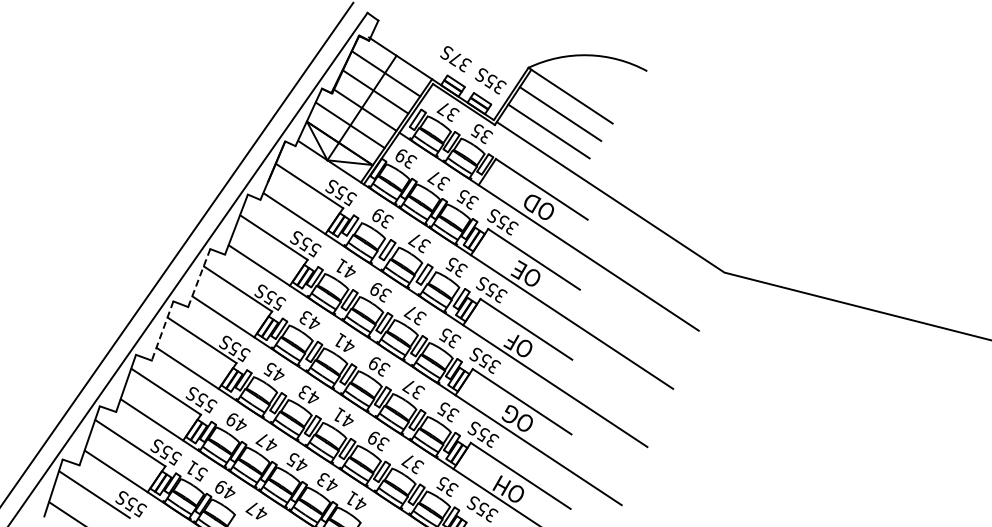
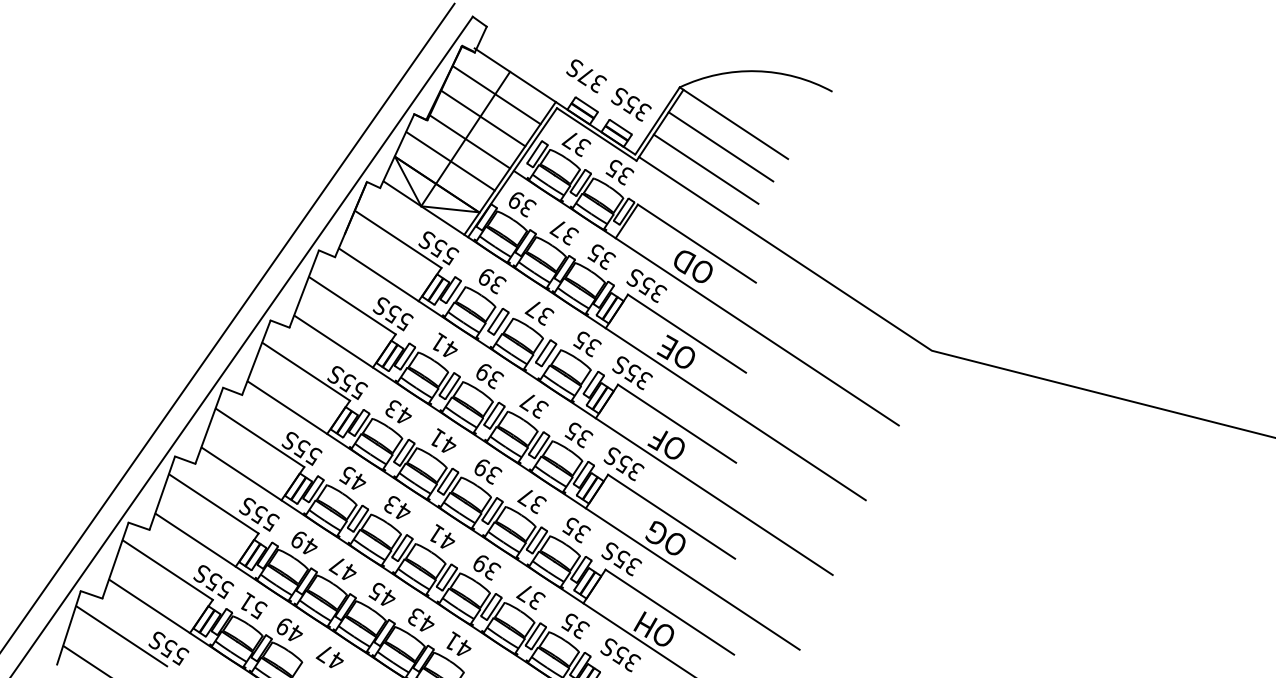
line: (199, 278) -> (256, 358), dashed -> solid
line: (162, 331) -> (209, 426), dashed -> solid

